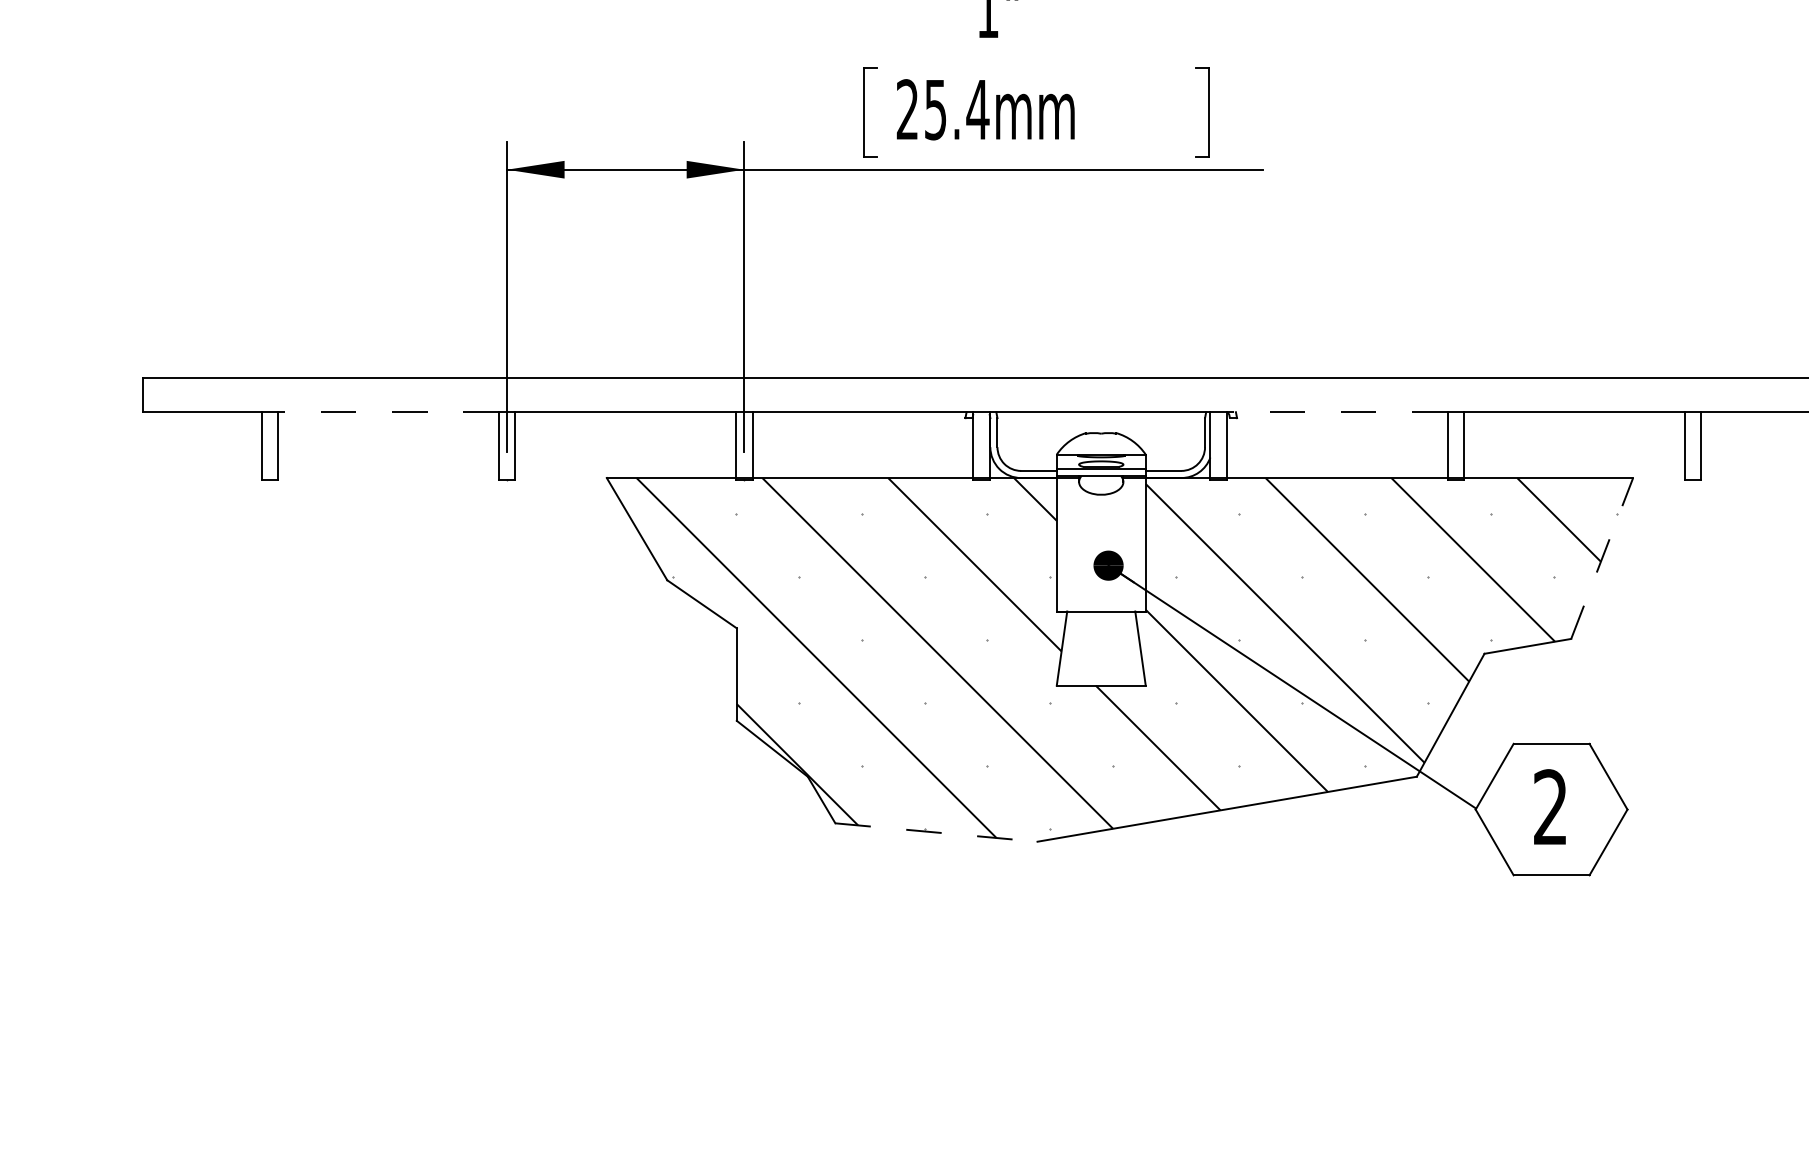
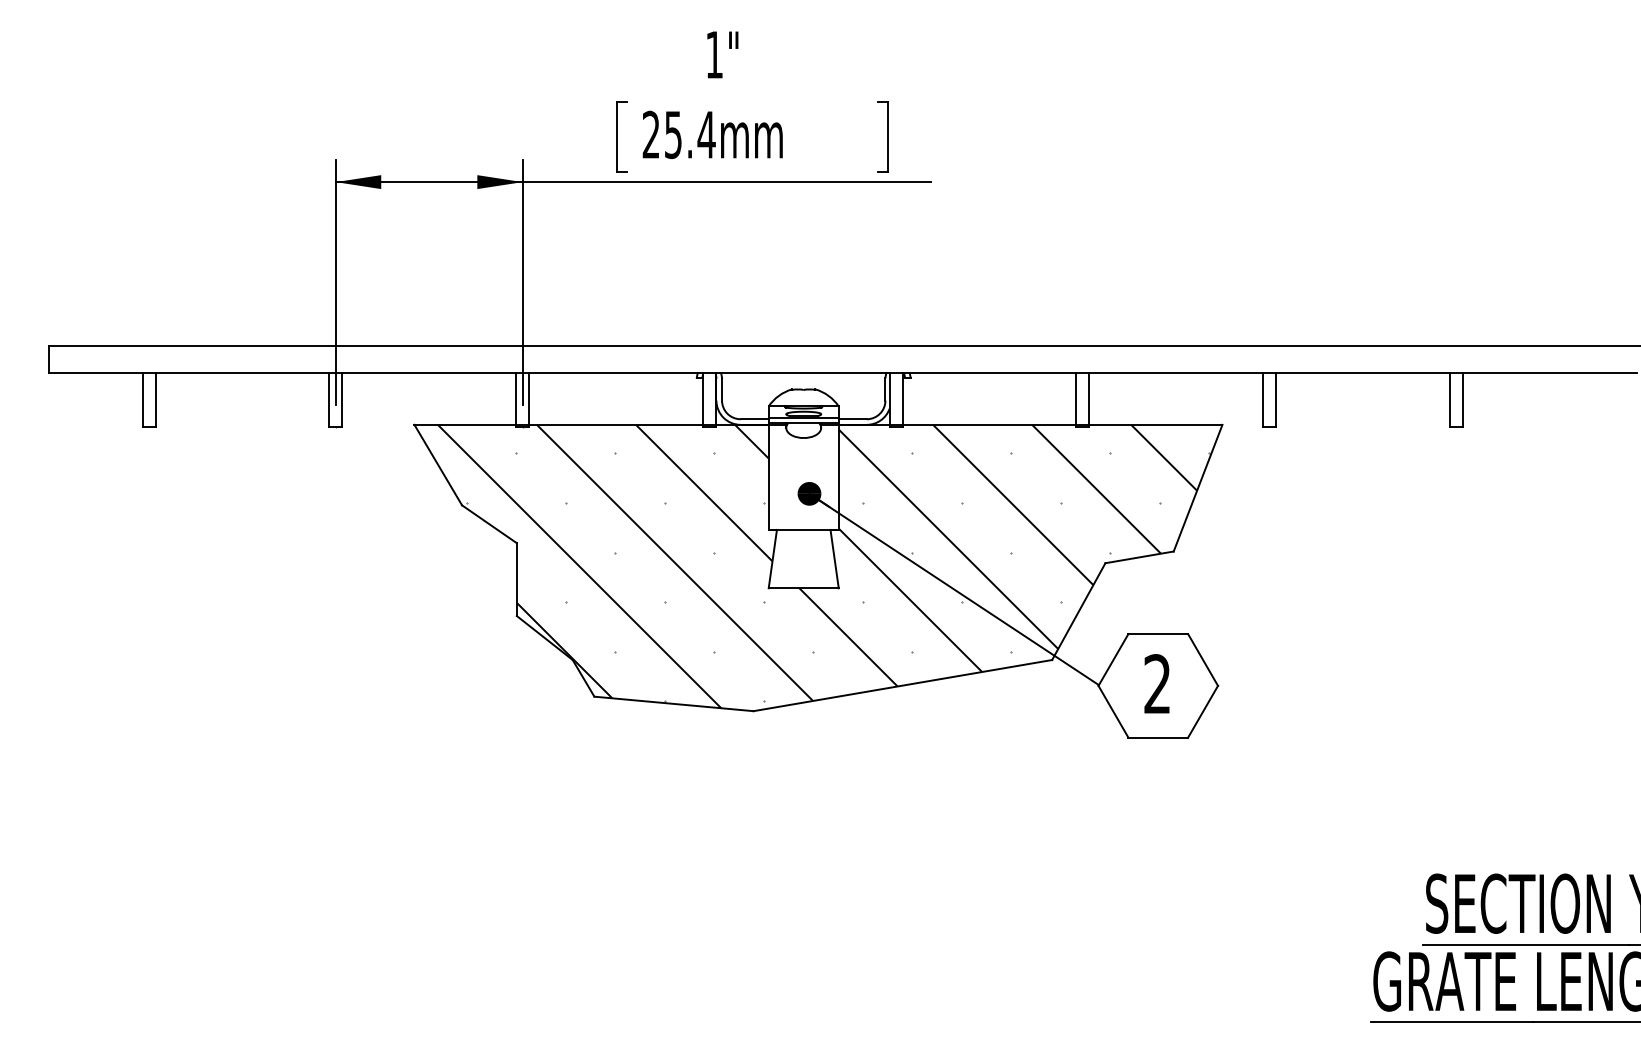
line: (388, 412) -> (242, 373), dashed -> solid
line: (1337, 412) -> (989, 373), dashed -> solid
line: (1602, 558) -> (1198, 488), dashed -> solid
line: (935, 831) -> (673, 703), dashed -> solid

